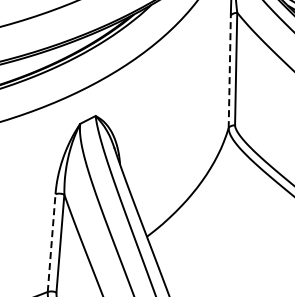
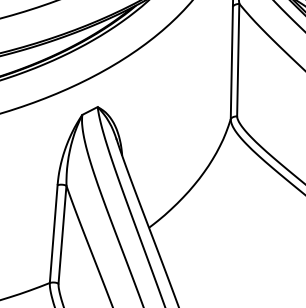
line: (229, 71) -> (231, 62), dashed -> solid
line: (51, 242) -> (53, 233), dashed -> solid

